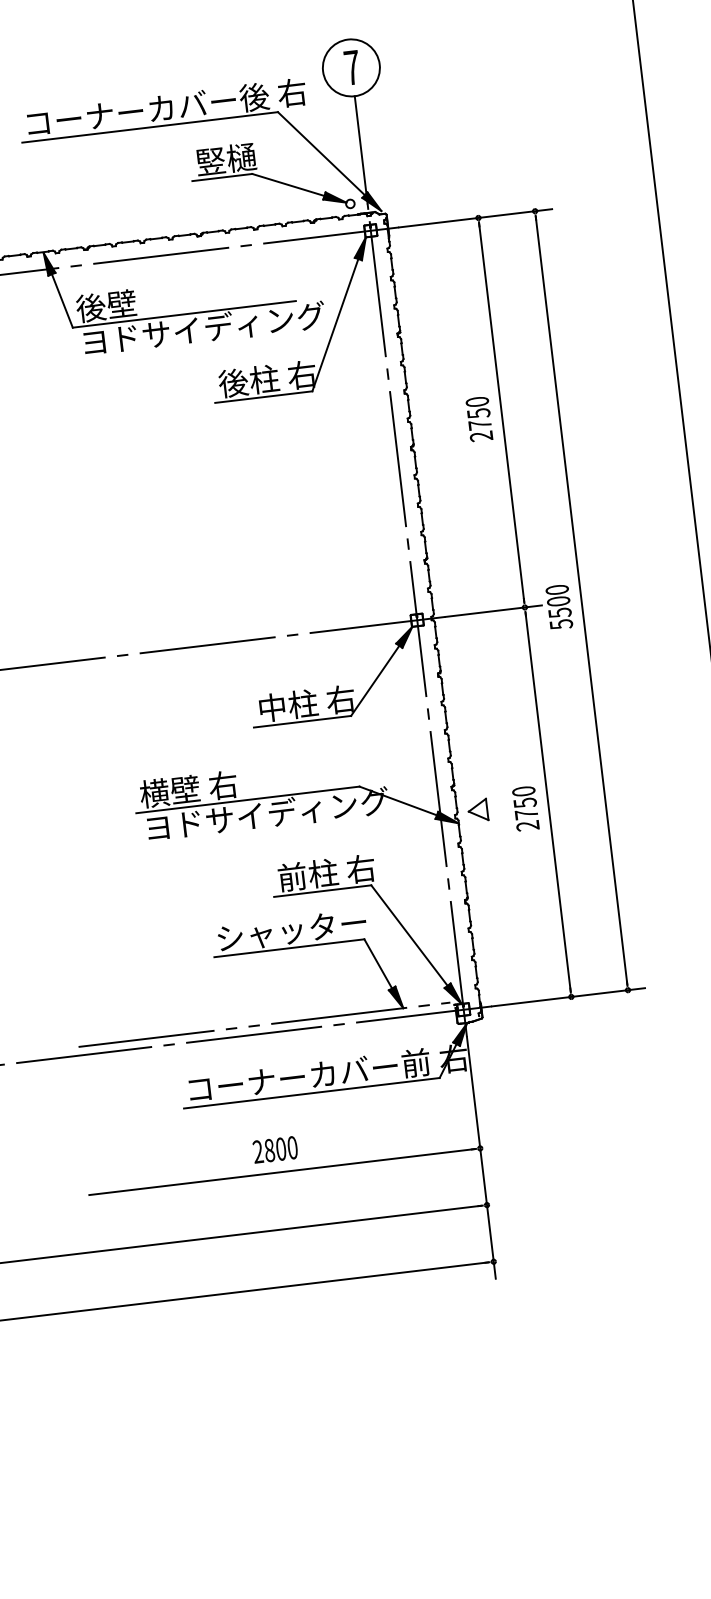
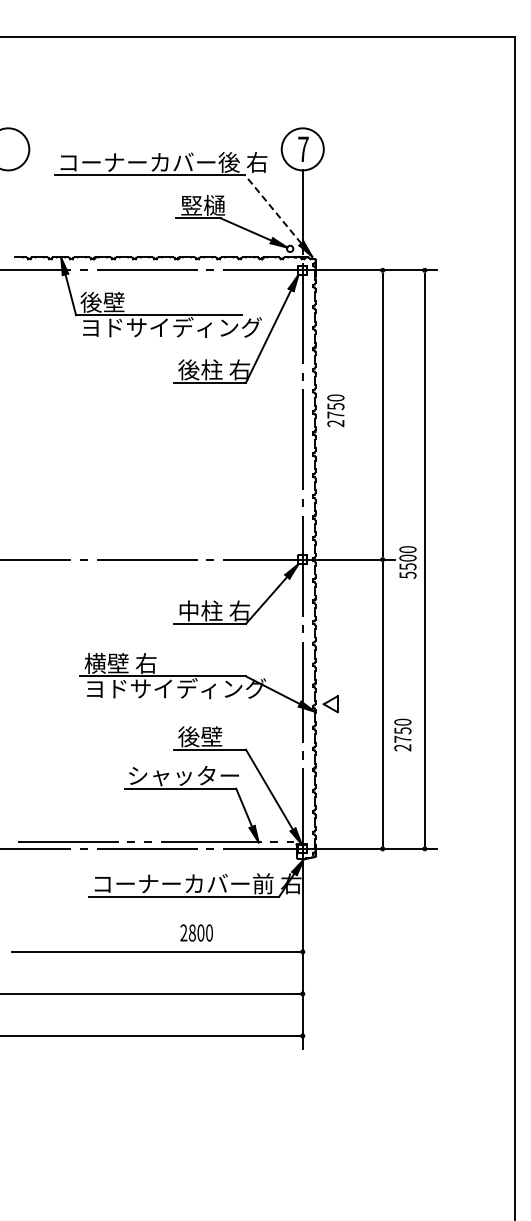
line: (321, 153) -> (273, 209), solid -> dashed
text: (478, 418) -> (335, 410), moved
text: (525, 807) -> (402, 734), moved
text: (326, 872) -> (214, 736), 前柱 右 -> 後壁
text: (275, 1149) -> (196, 932), moved

